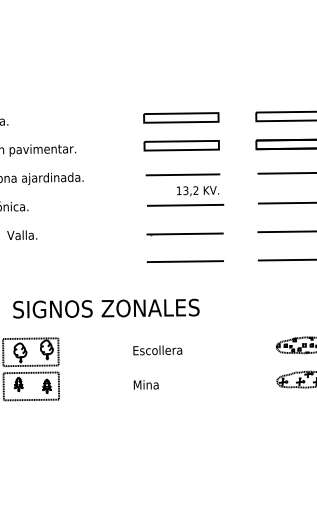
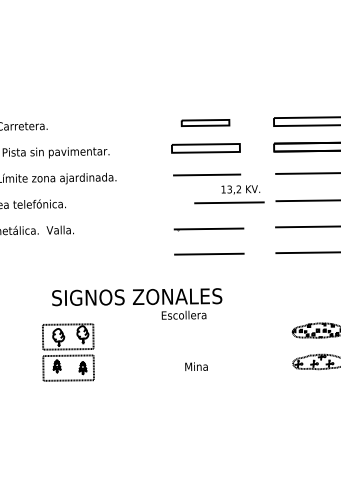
part: (181, 117) -> (205, 122), size x0.7
part: (185, 196) -> (229, 194), moved
text: (157, 349) -> (183, 314), moved
text: (146, 384) -> (196, 366), moved

